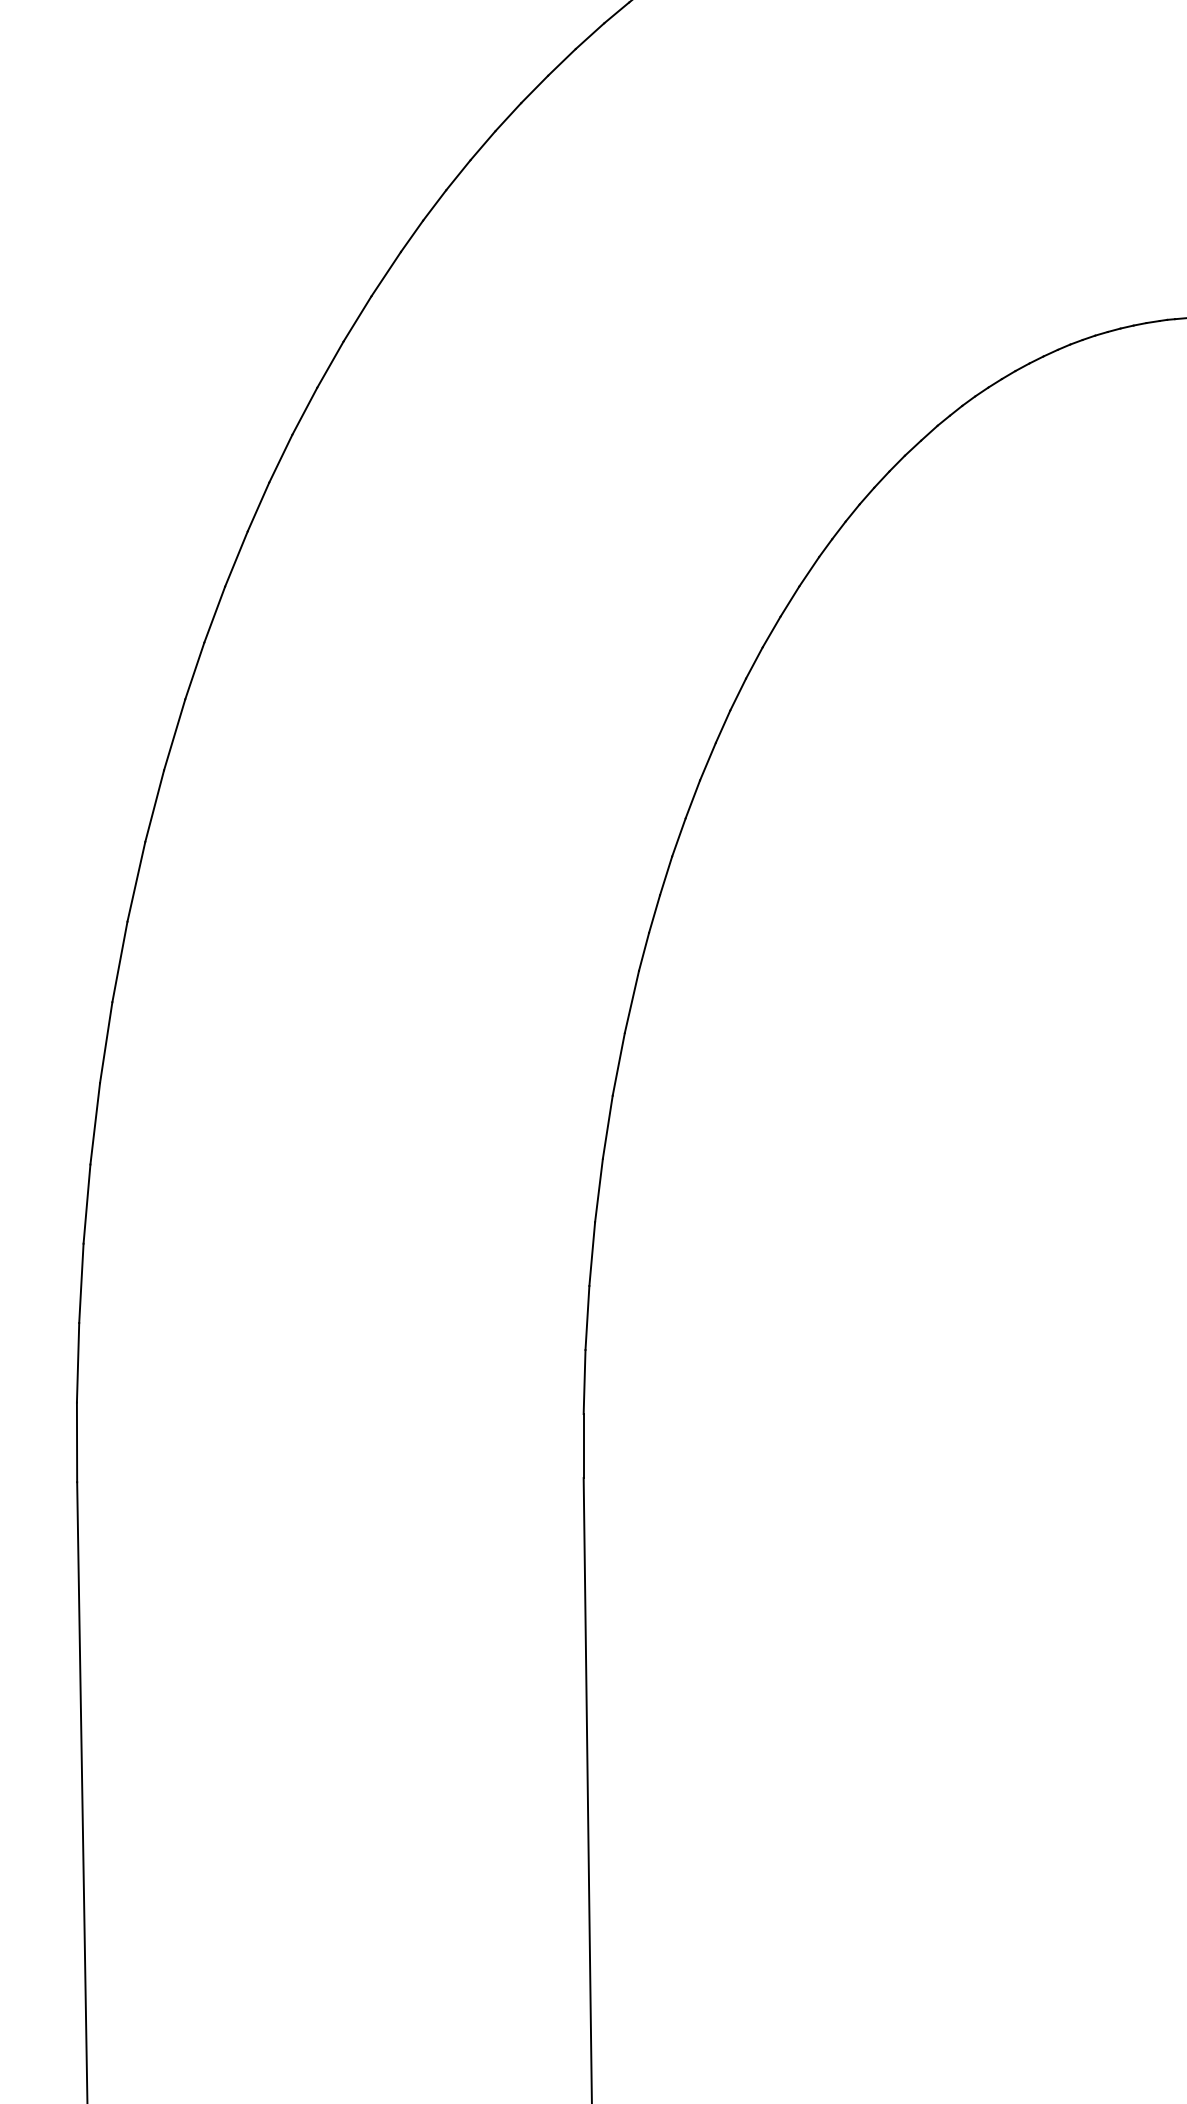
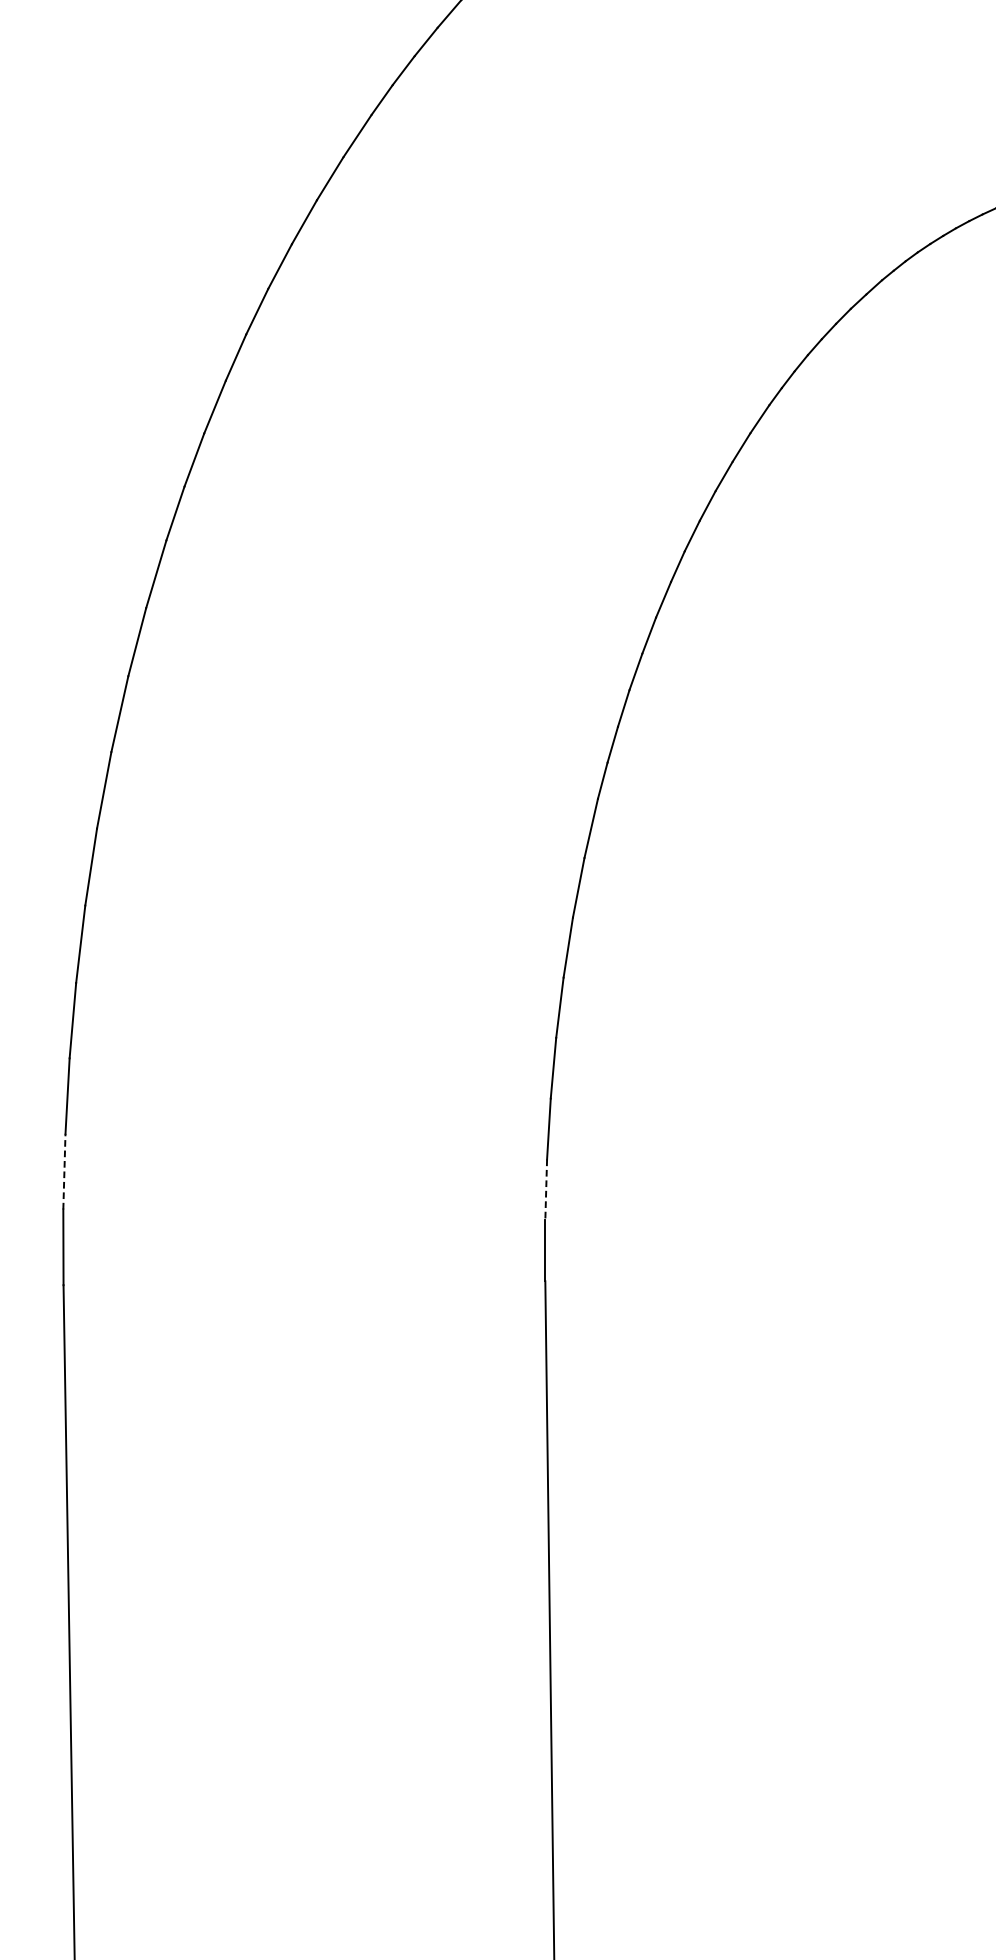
line: (78, 1362) -> (64, 1171), solid -> dashed
line: (584, 1382) -> (546, 1190), solid -> dashed

